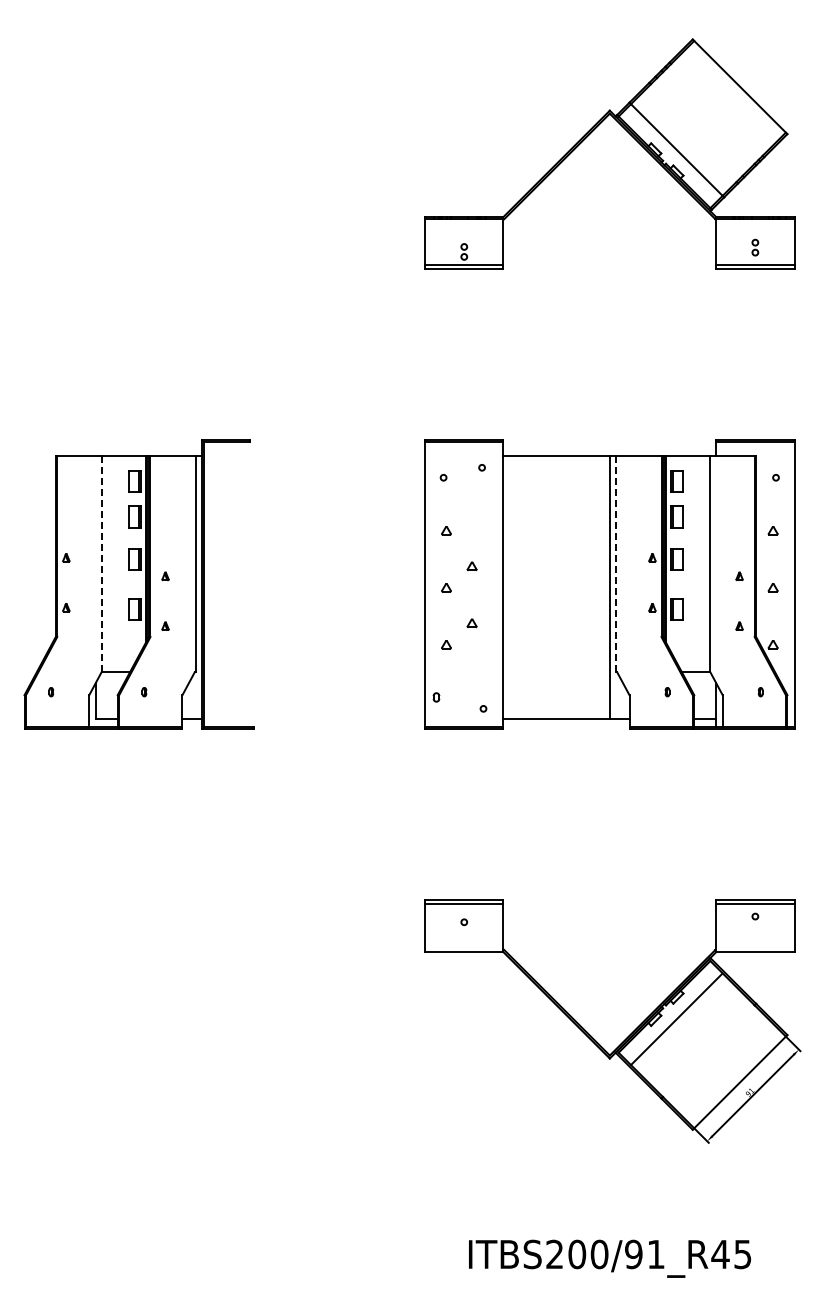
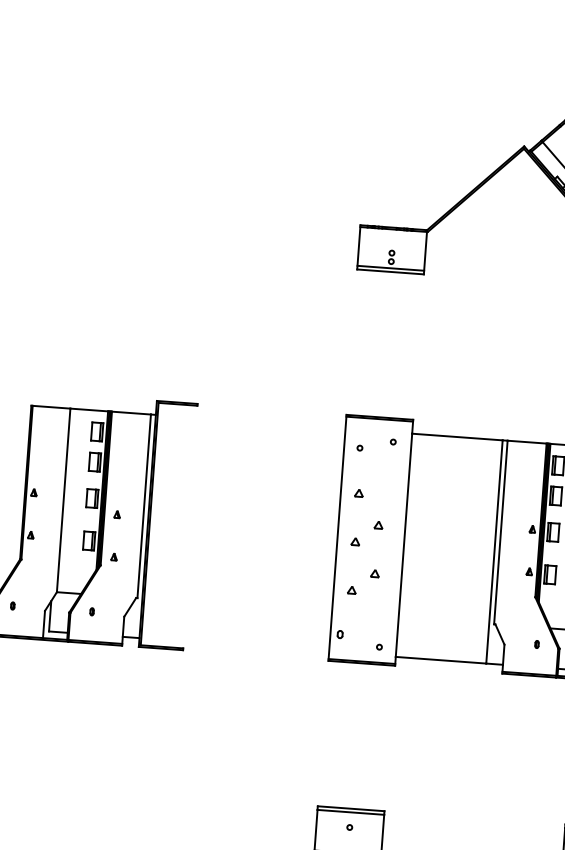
line: (101, 564) -> (63, 500), dashed -> solid
line: (615, 564) -> (500, 532), dashed -> solid

